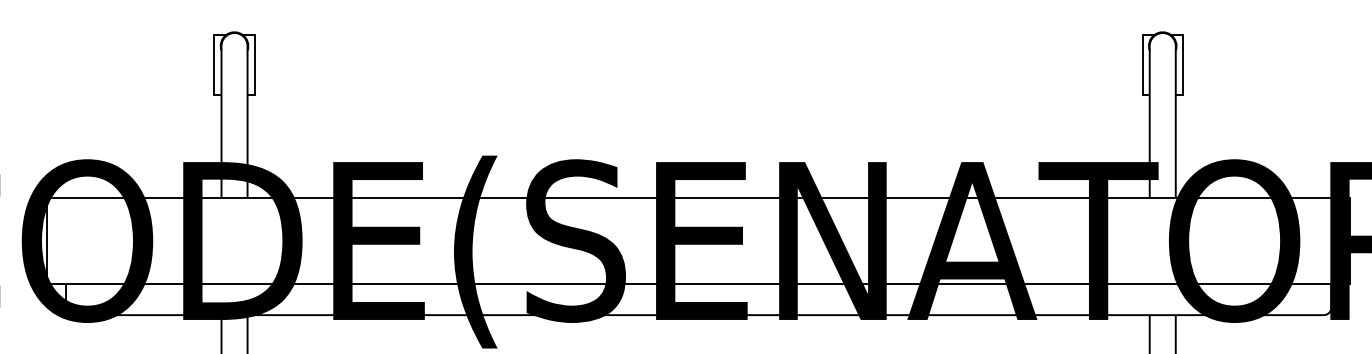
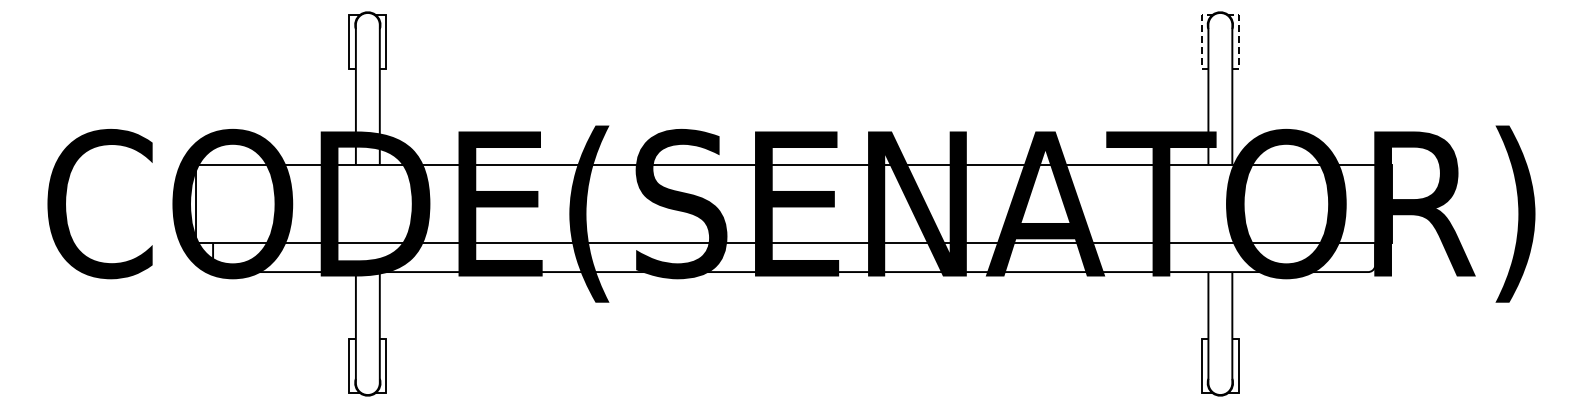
line: (1142, 61) -> (1201, 39), solid -> dashed
line: (1182, 61) -> (1238, 39), solid -> dashed

